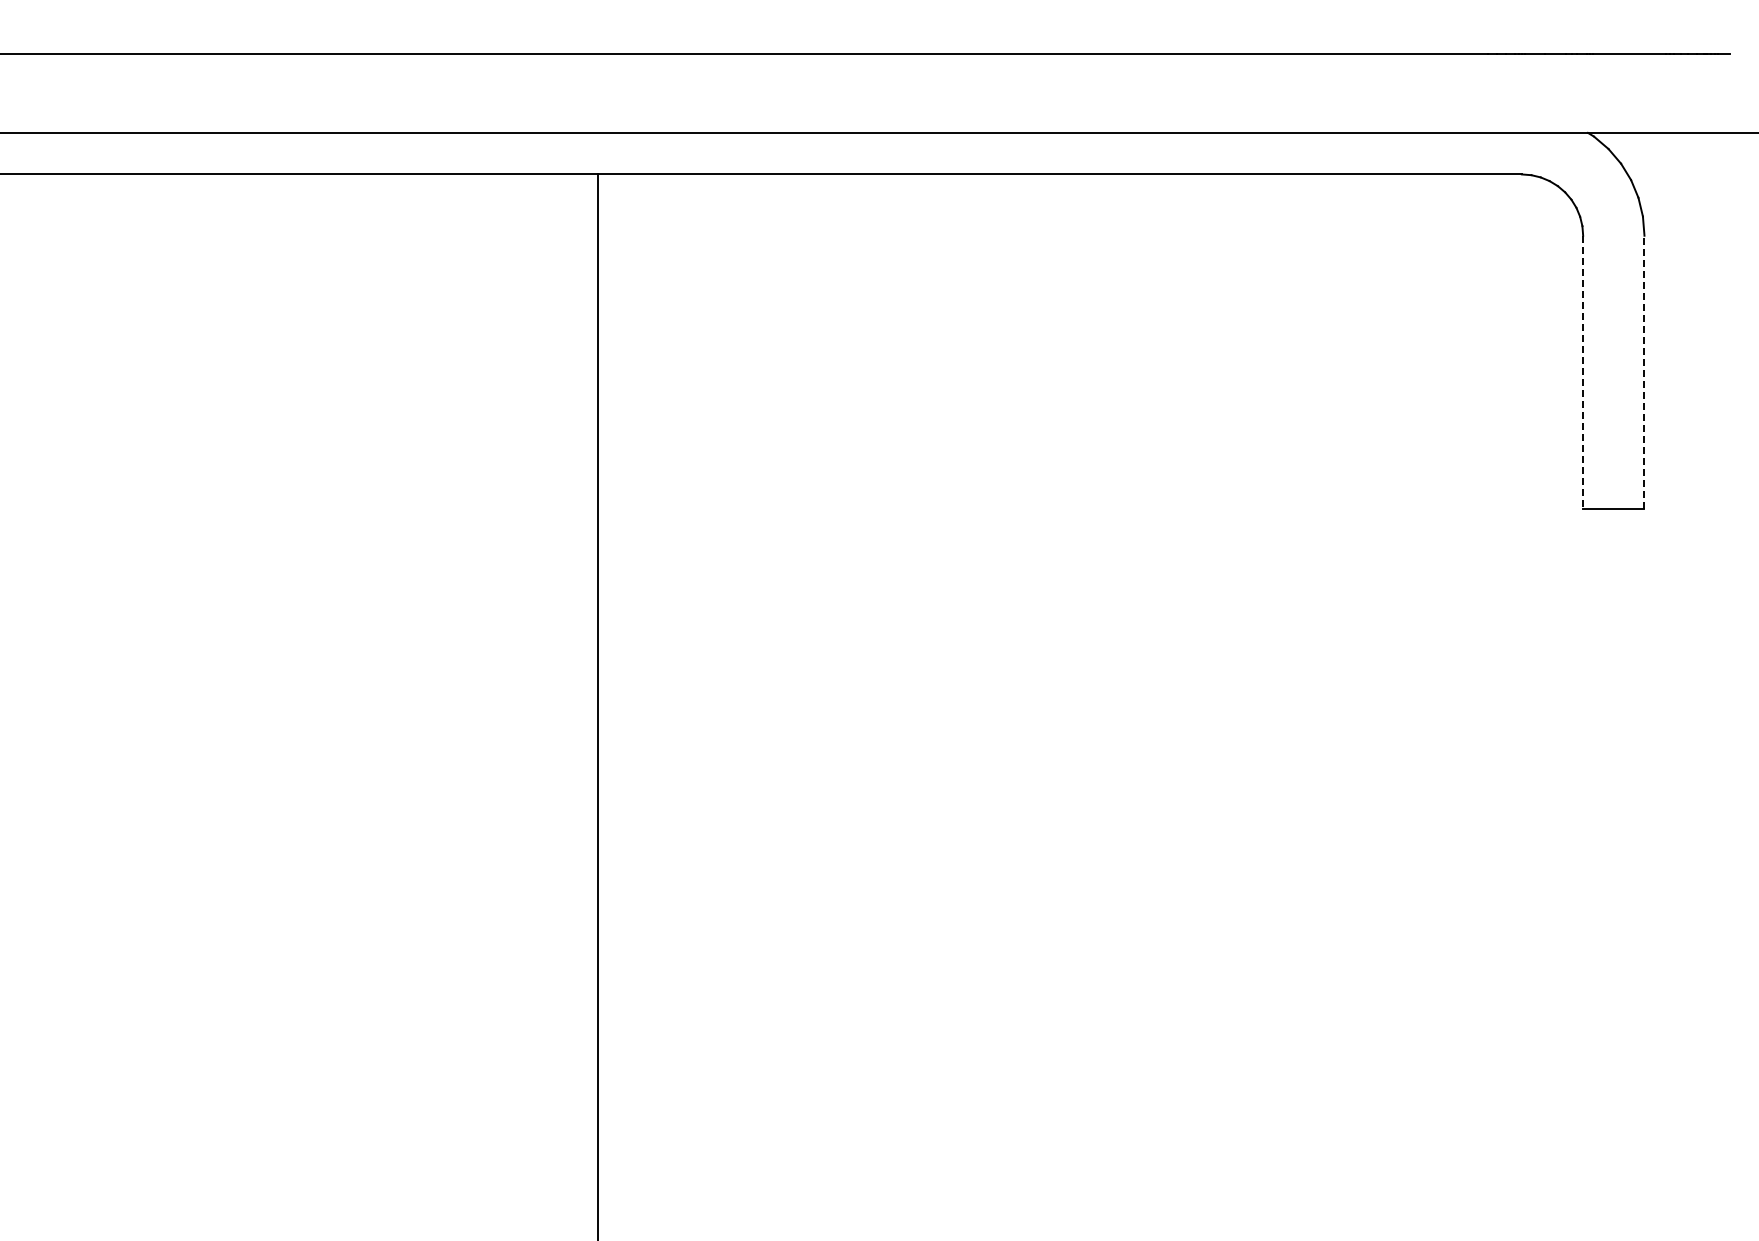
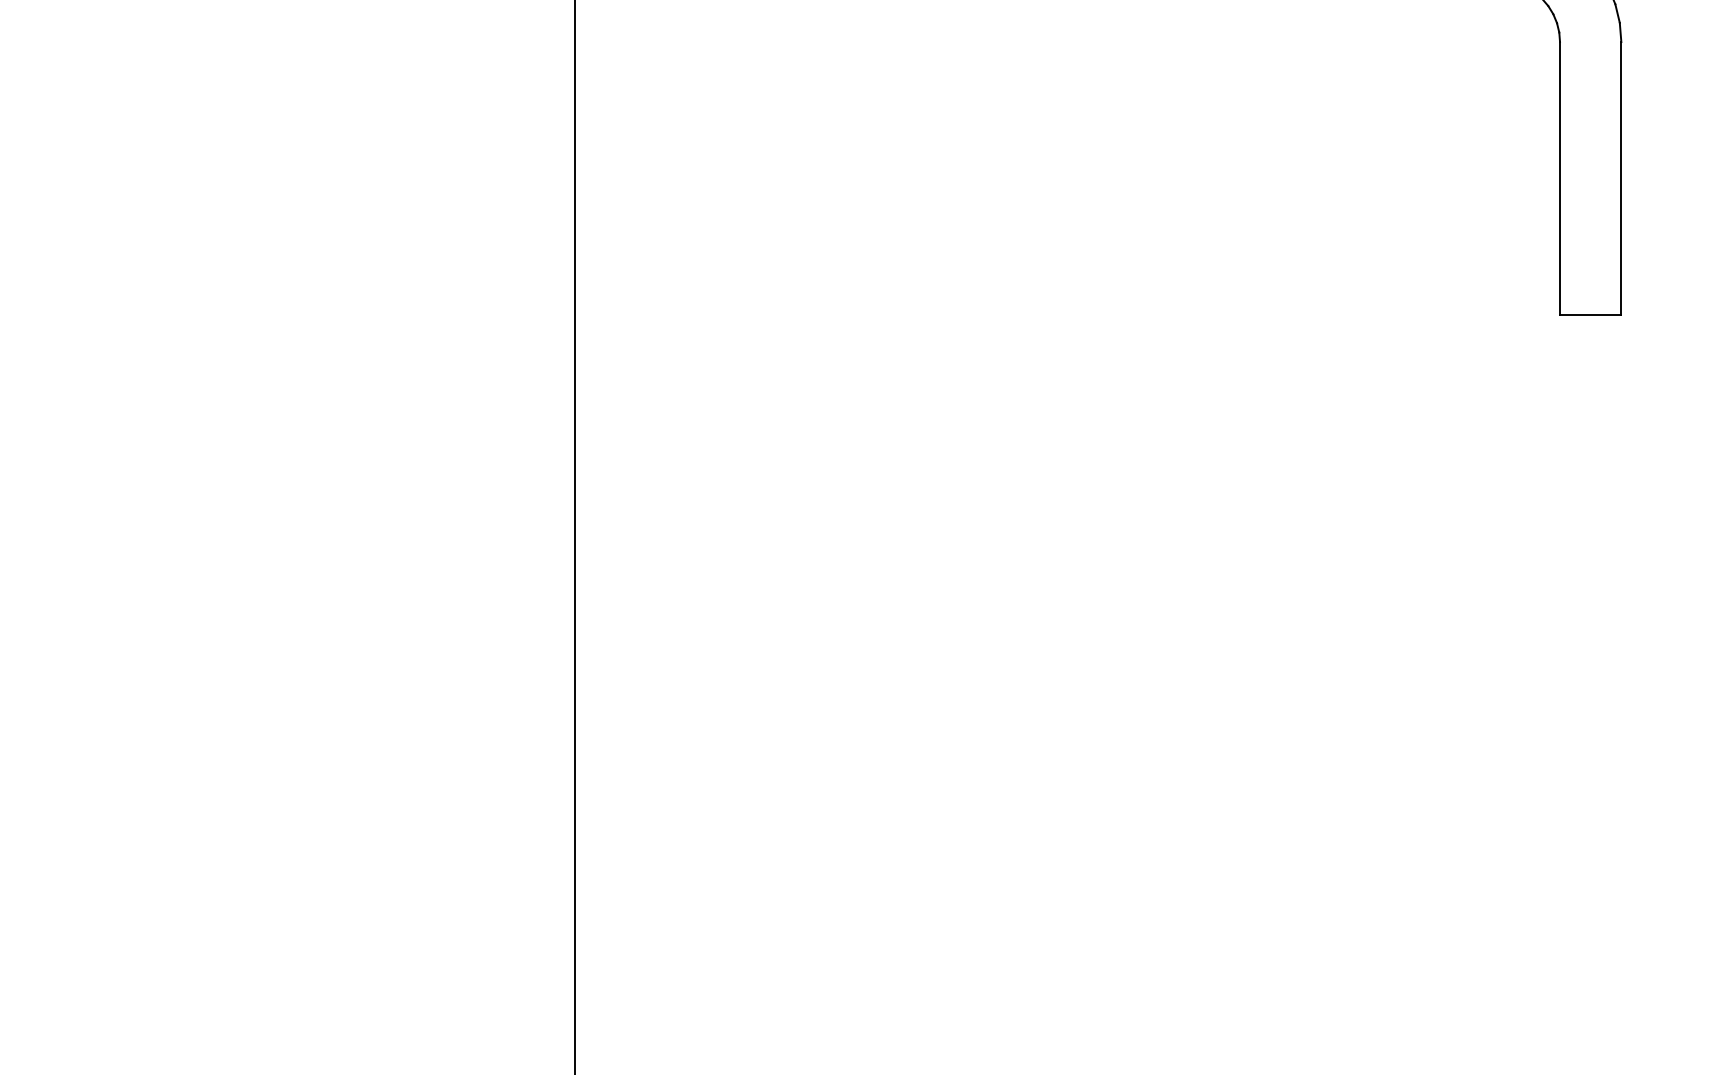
line: (1644, 371) -> (1621, 177), dashed -> solid
line: (1583, 372) -> (1560, 178), dashed -> solid

